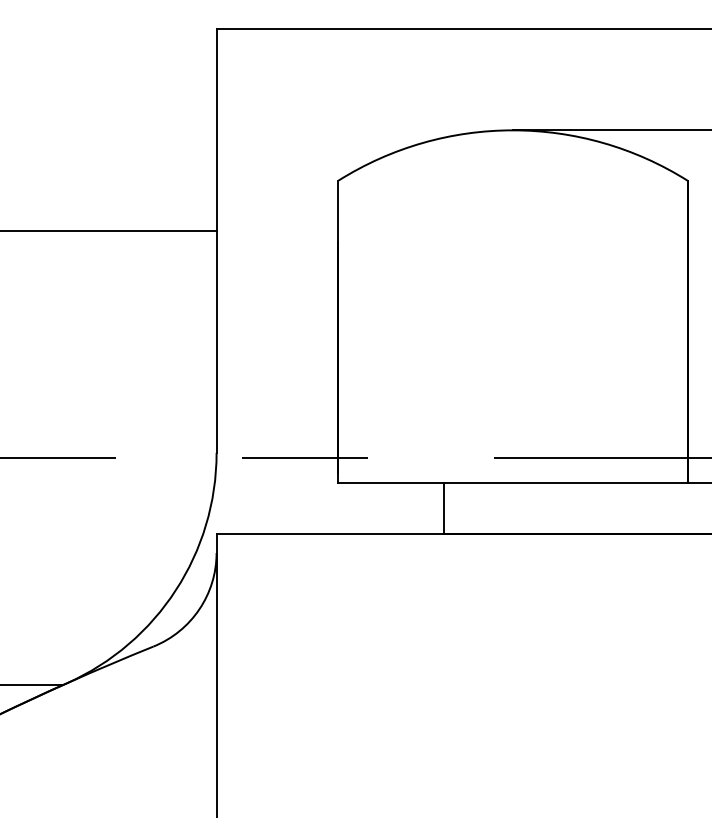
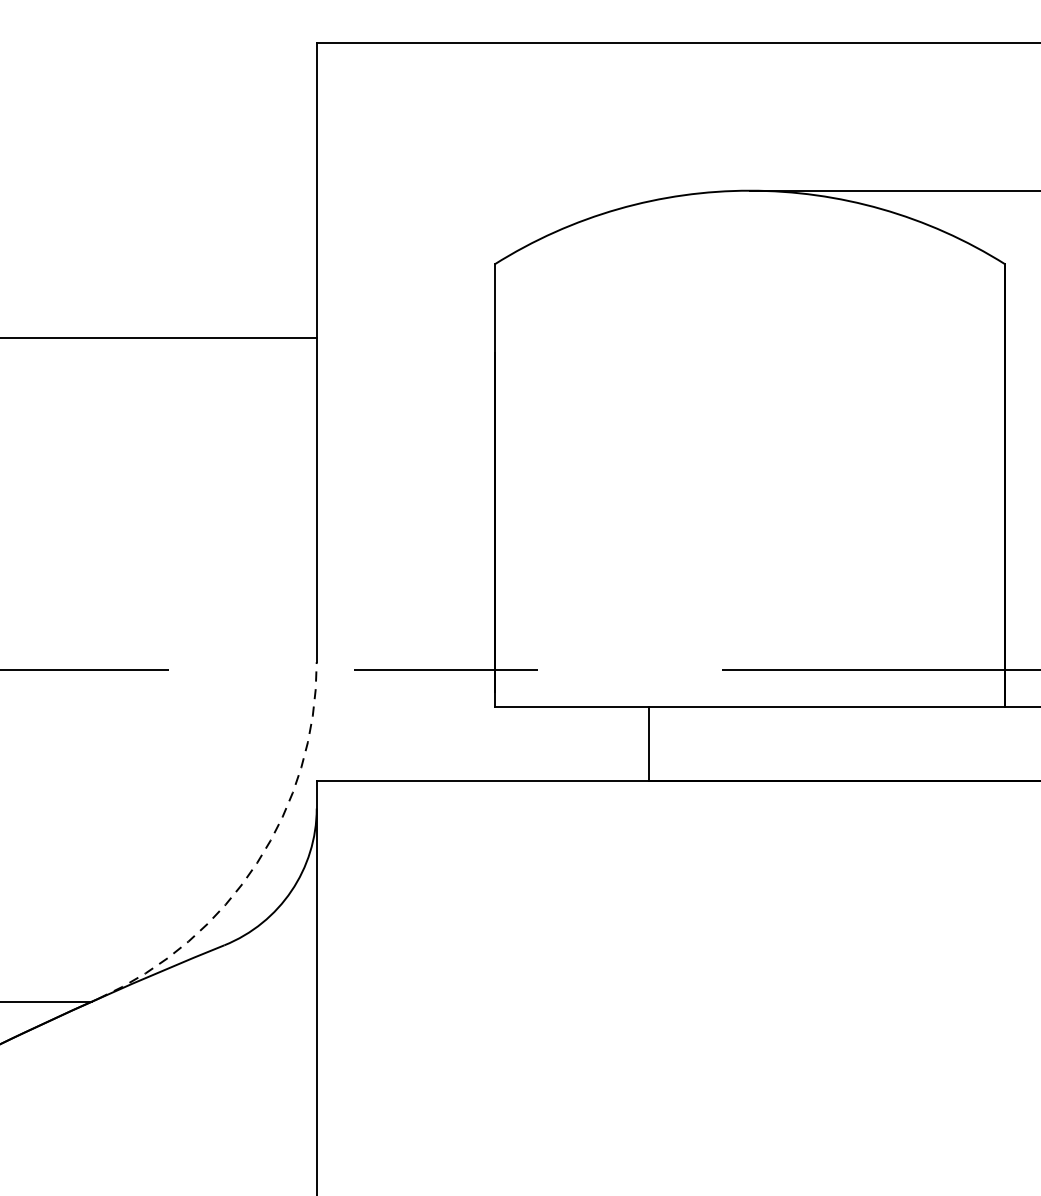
arc: (175, 590) -> (256, 863), solid -> dashed

